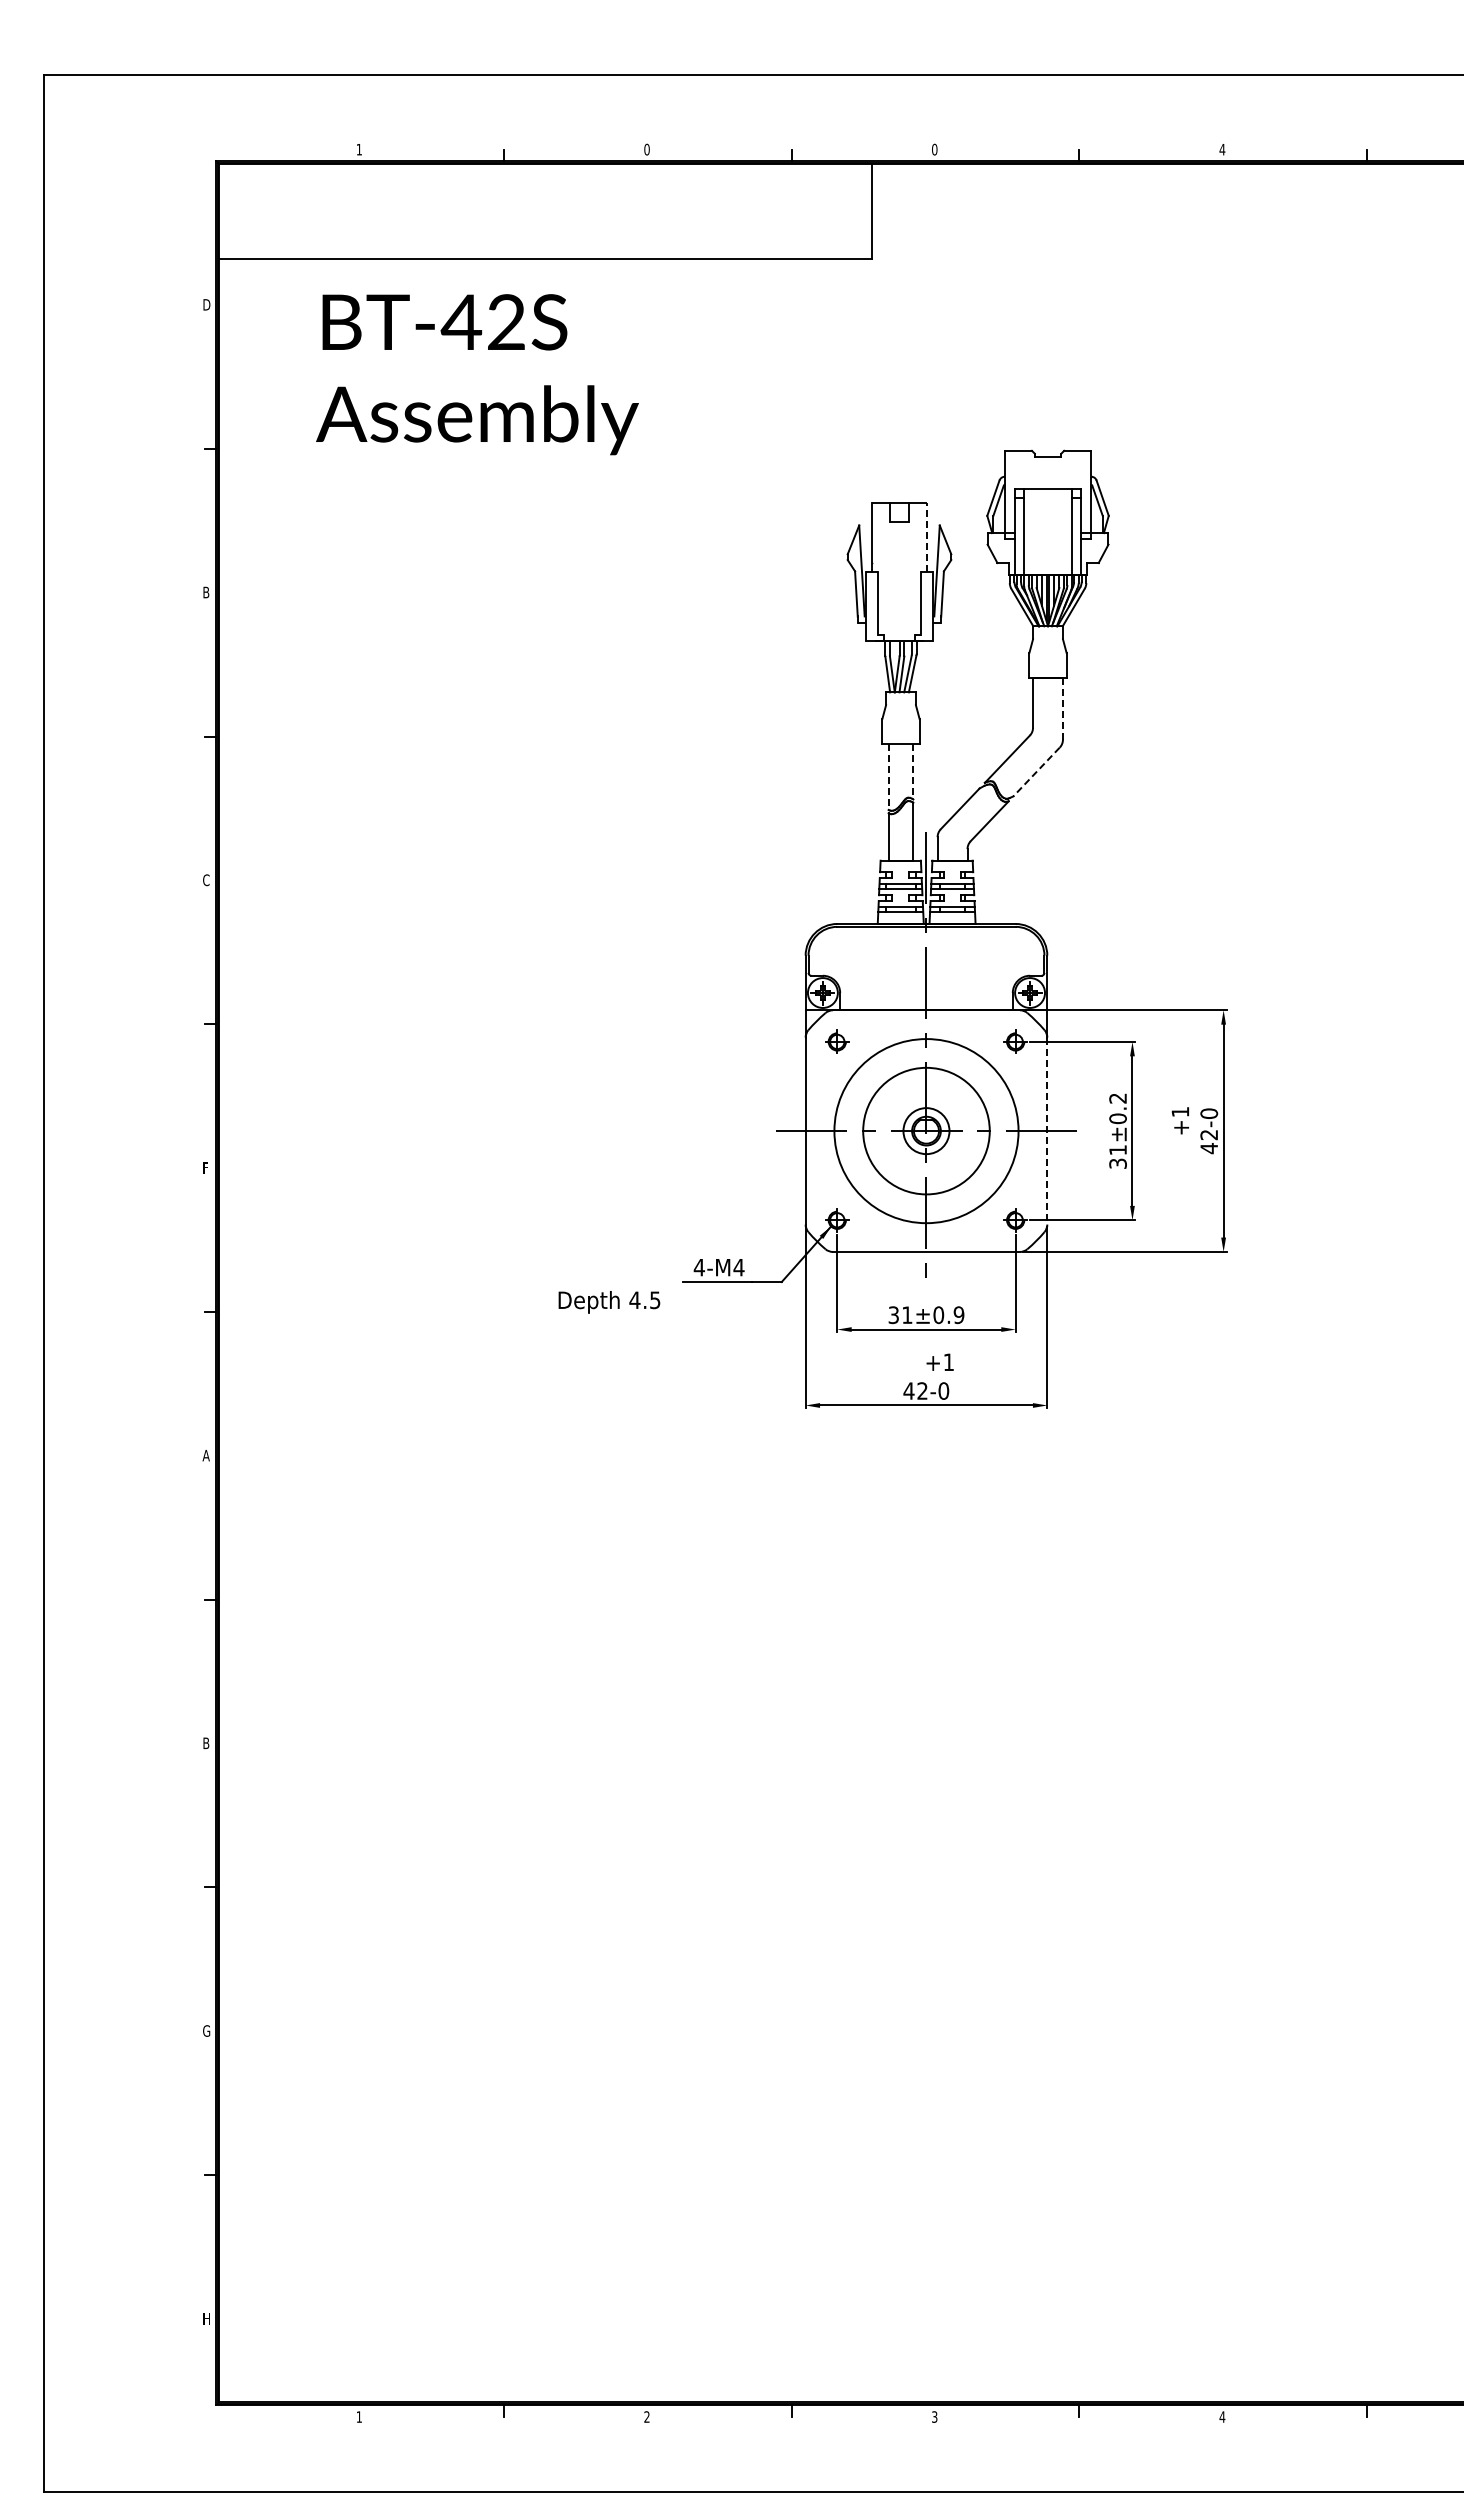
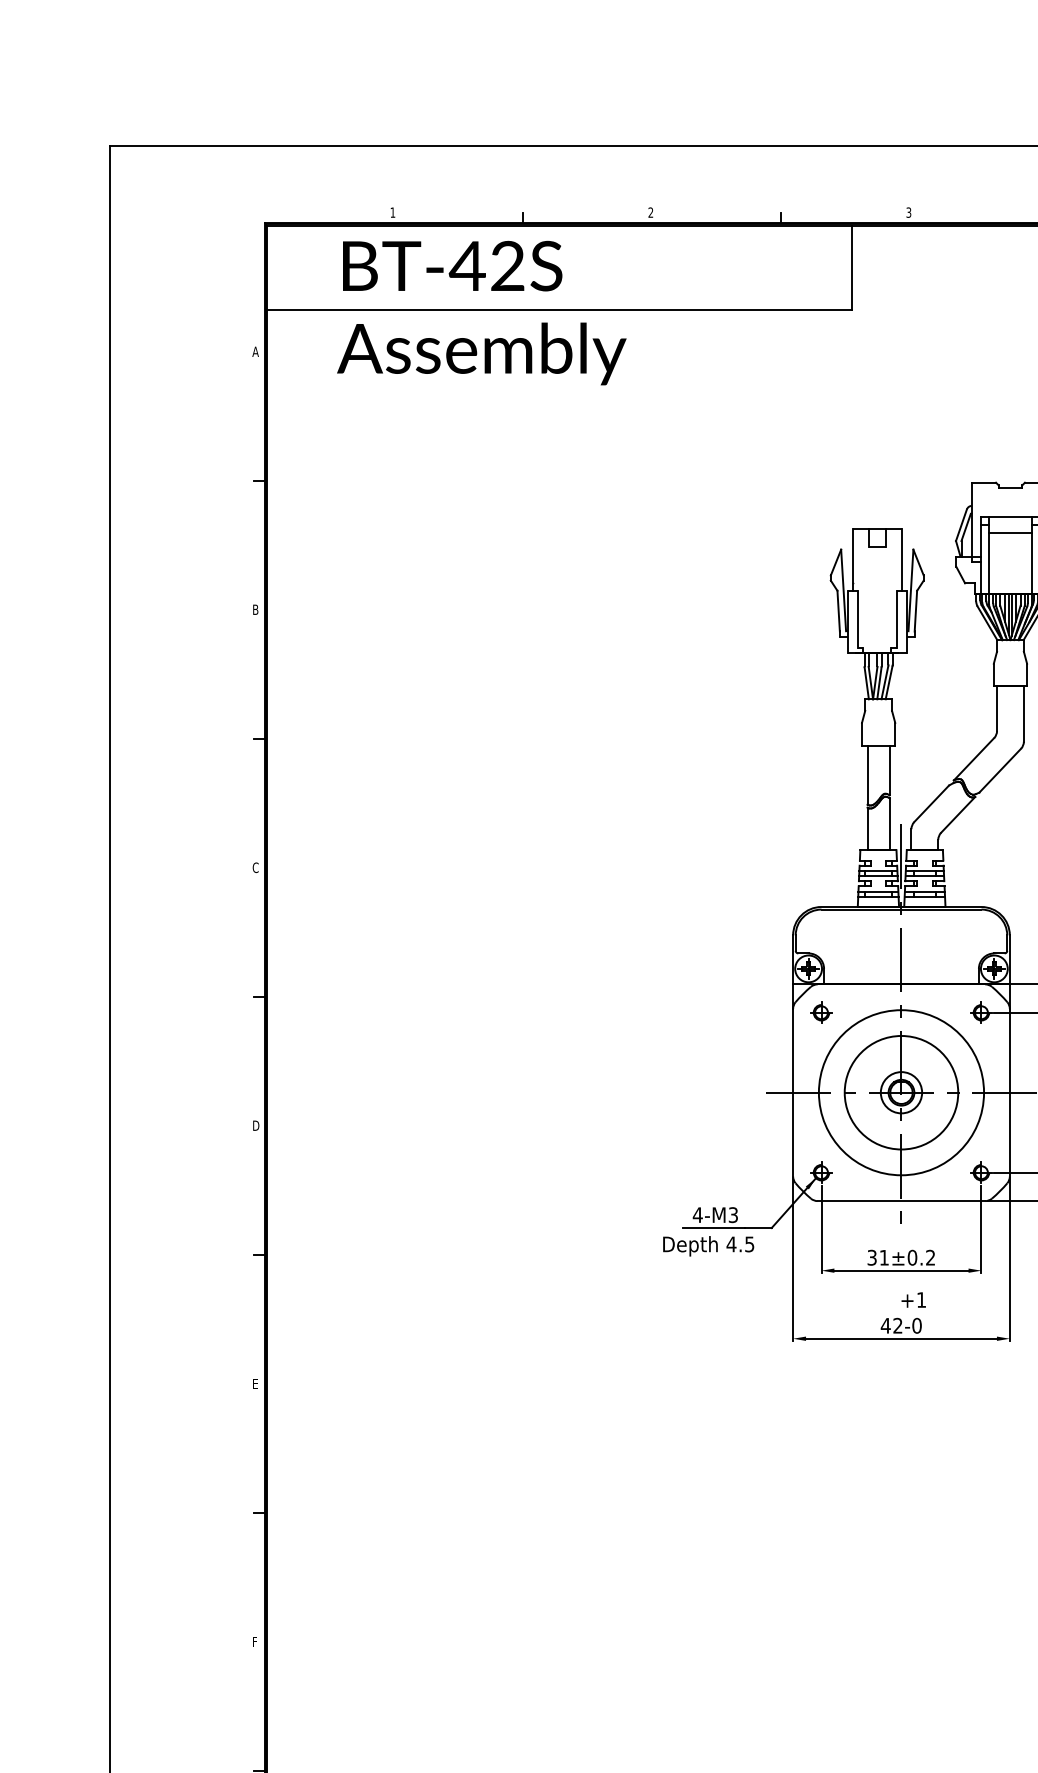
text: (646, 149) -> (650, 212), 0 -> 2
text: (934, 149) -> (908, 212), 0 -> 3
text: (206, 304) -> (255, 351), D -> A
text: (477, 374) -> (481, 312), moved
line: (1047, 506) -> (1009, 532), added
line: (926, 537) -> (901, 560), dashed -> solid
line: (1062, 708) -> (1023, 713), dashed -> solid
line: (913, 771) -> (889, 770), dashed -> solid
line: (1036, 772) -> (1000, 771), dashed -> solid
line: (888, 777) -> (867, 775), dashed -> solid
line: (1047, 1131) -> (1009, 1093), dashed -> solid
text: (206, 1167) -> (255, 1125), F -> D
text: (738, 1267) -> (732, 1215), 4-M4 -> 4-M3
text: (609, 1302) -> (708, 1246), moved
text: (958, 1315) -> (930, 1258), 31±0.9 -> 31±0.2
text: (205, 1455) -> (254, 1383), A -> E
text: (206, 1743) -> (255, 1641), B -> F

